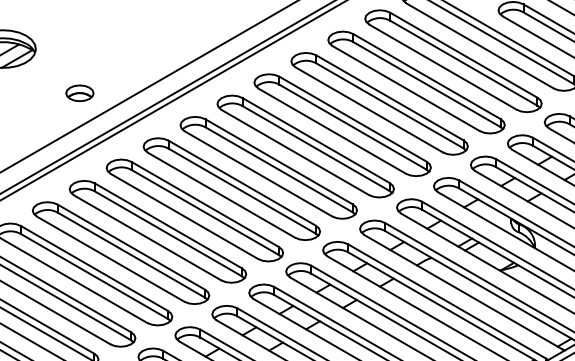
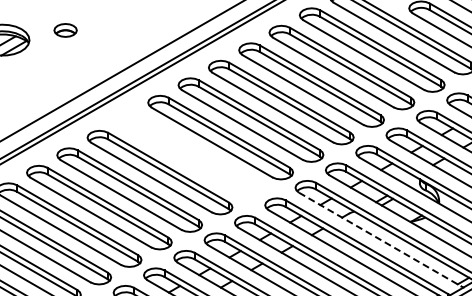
part: (79, 93) -> (65, 30), moved
part: (232, 188) -> (190, 154), removed
line: (463, 291) -> (380, 239), solid -> dashed

